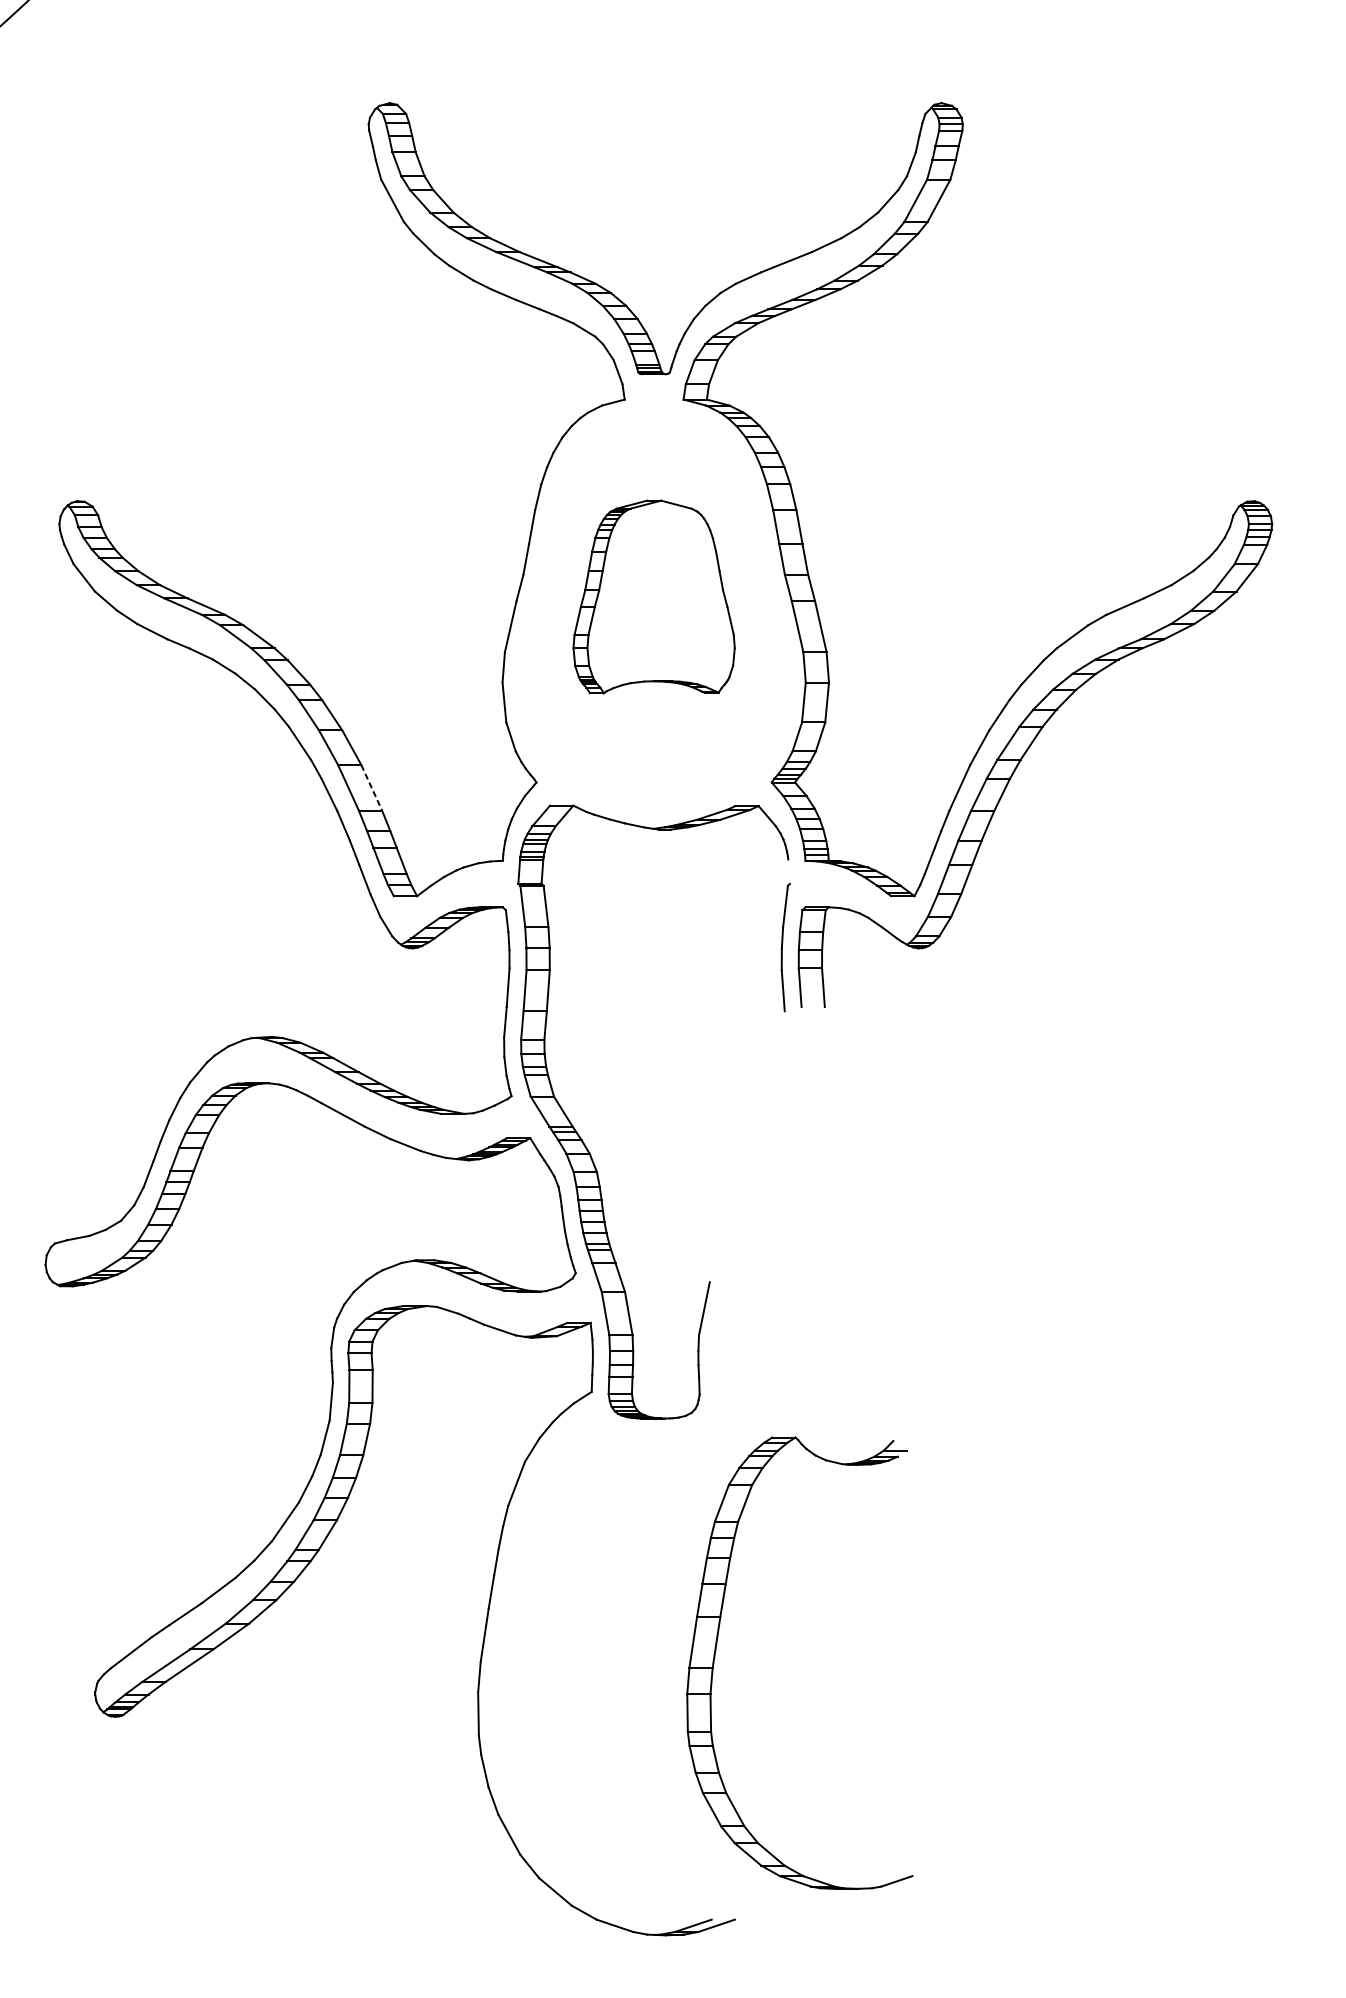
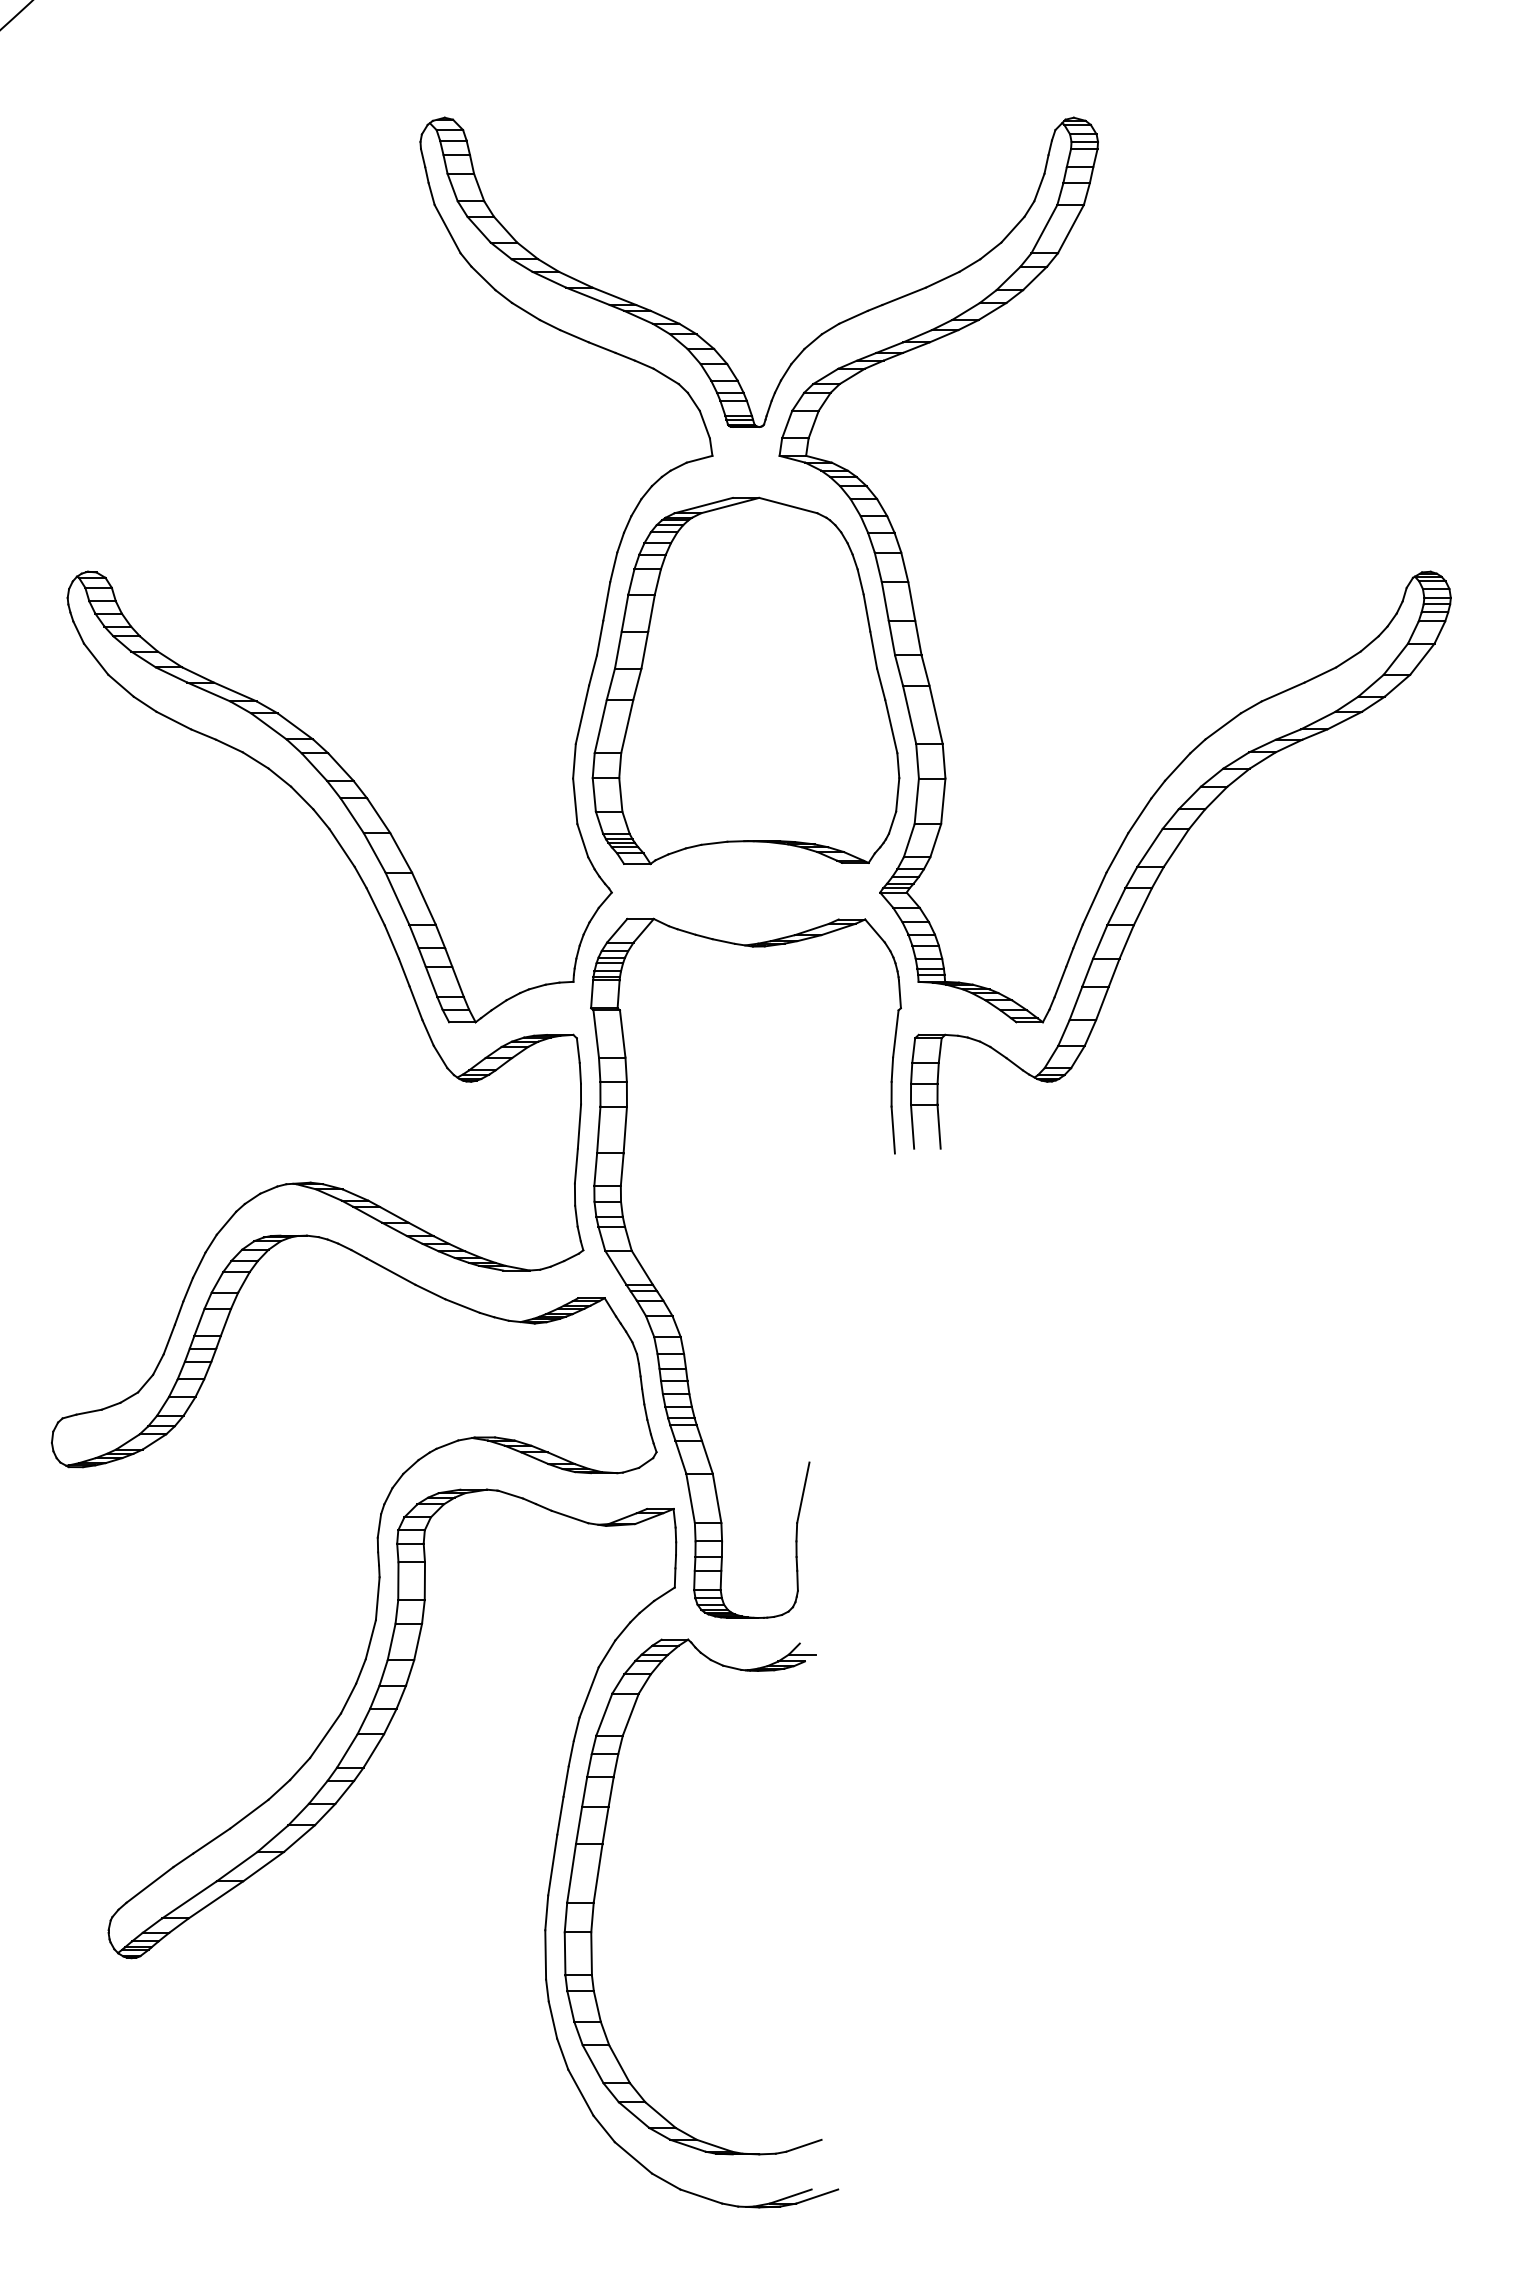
part: (653, 596) -> (745, 680), size x1.67
line: (371, 787) -> (423, 898), dashed -> solid
line: (788, 871) -> (899, 994), added
part: (716, 1647) -> (598, 1879), moved

